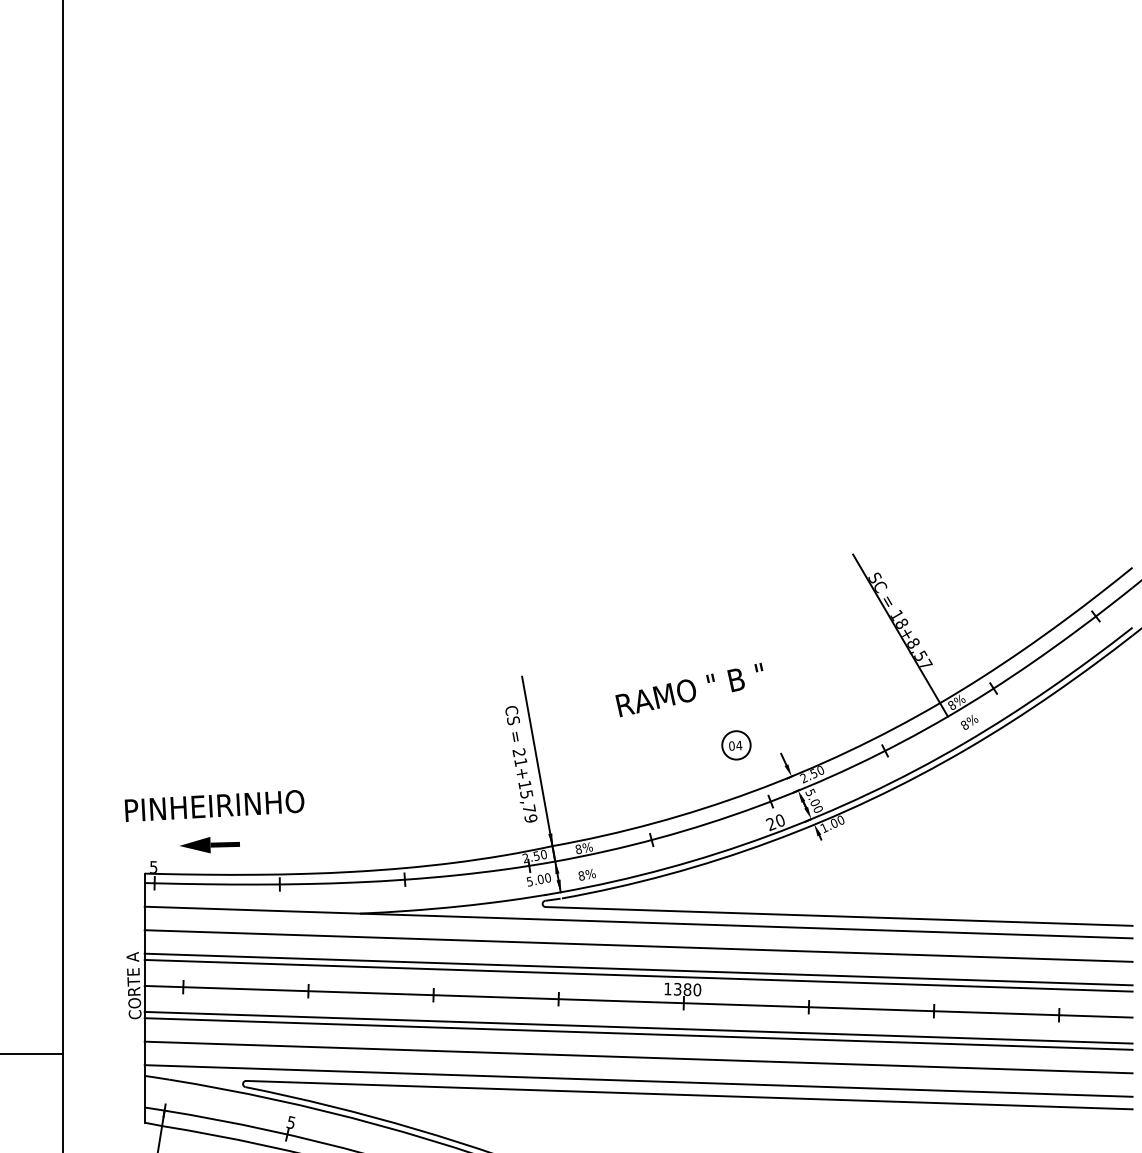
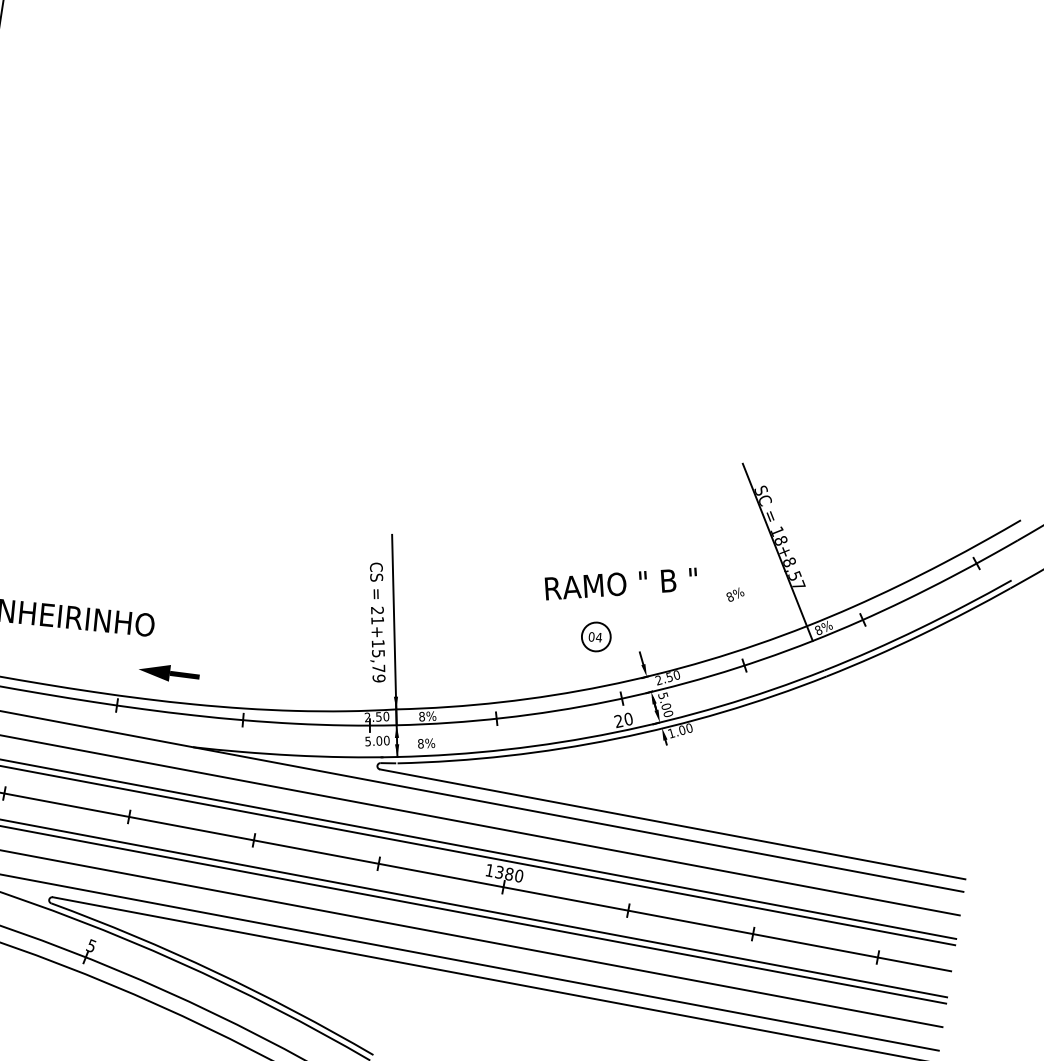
text: (689, 689) -> (620, 583), moved
text: (969, 721) -> (735, 593), moved
part: (209, 845) -> (168, 673), moved

